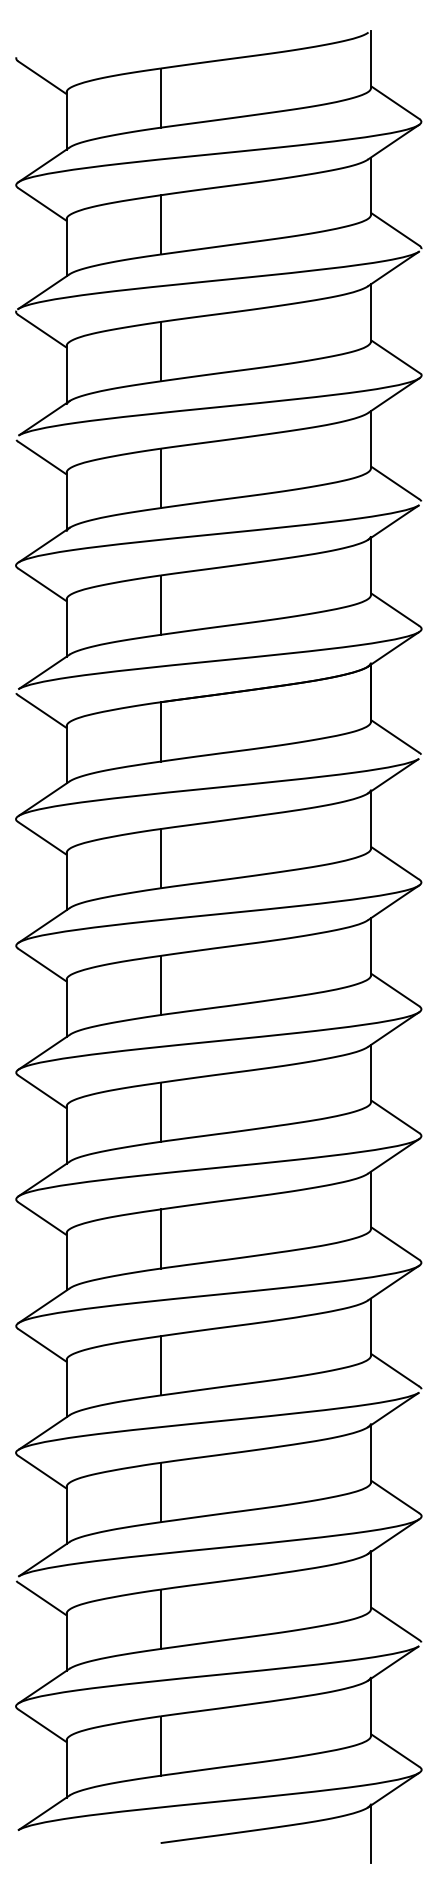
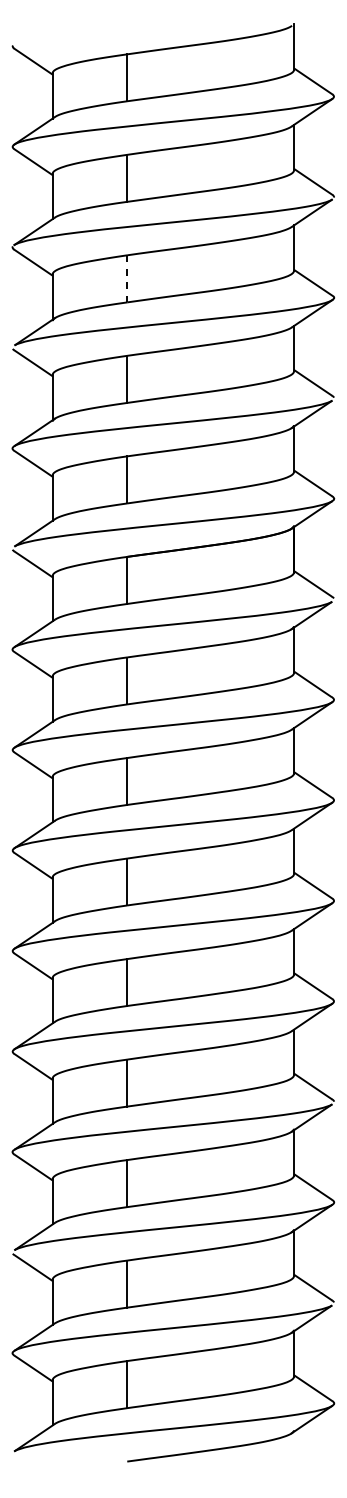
line: (160, 351) -> (127, 278), solid -> dashed
line: (370, 1833) -> (293, 1453), removed

